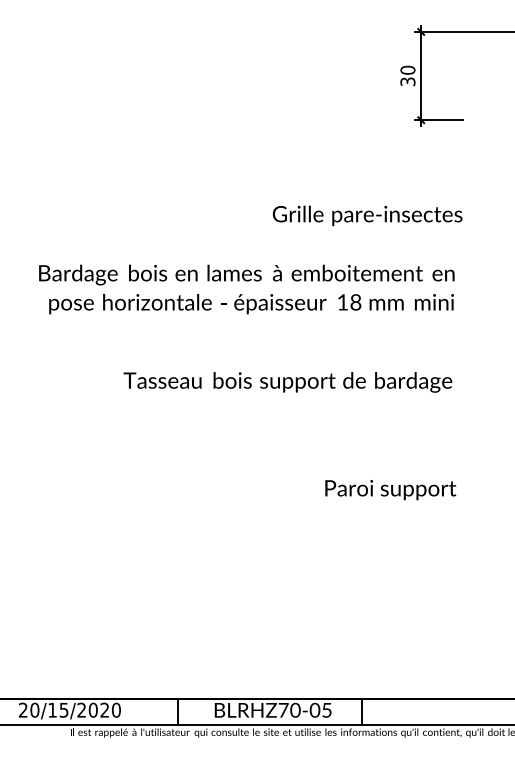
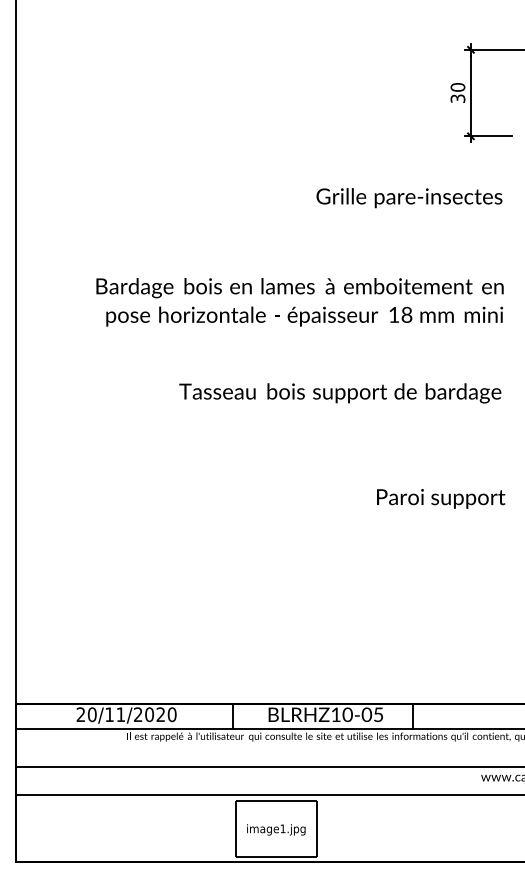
text: (367, 216) -> (409, 198), moved
text: (63, 710) -> (120, 714), 20/15/2020 -> 20/11/2020
text: (284, 710) -> (336, 714), \c16711848;BLRHZ70-05 -> \c16711848;BLRHZ10-05

